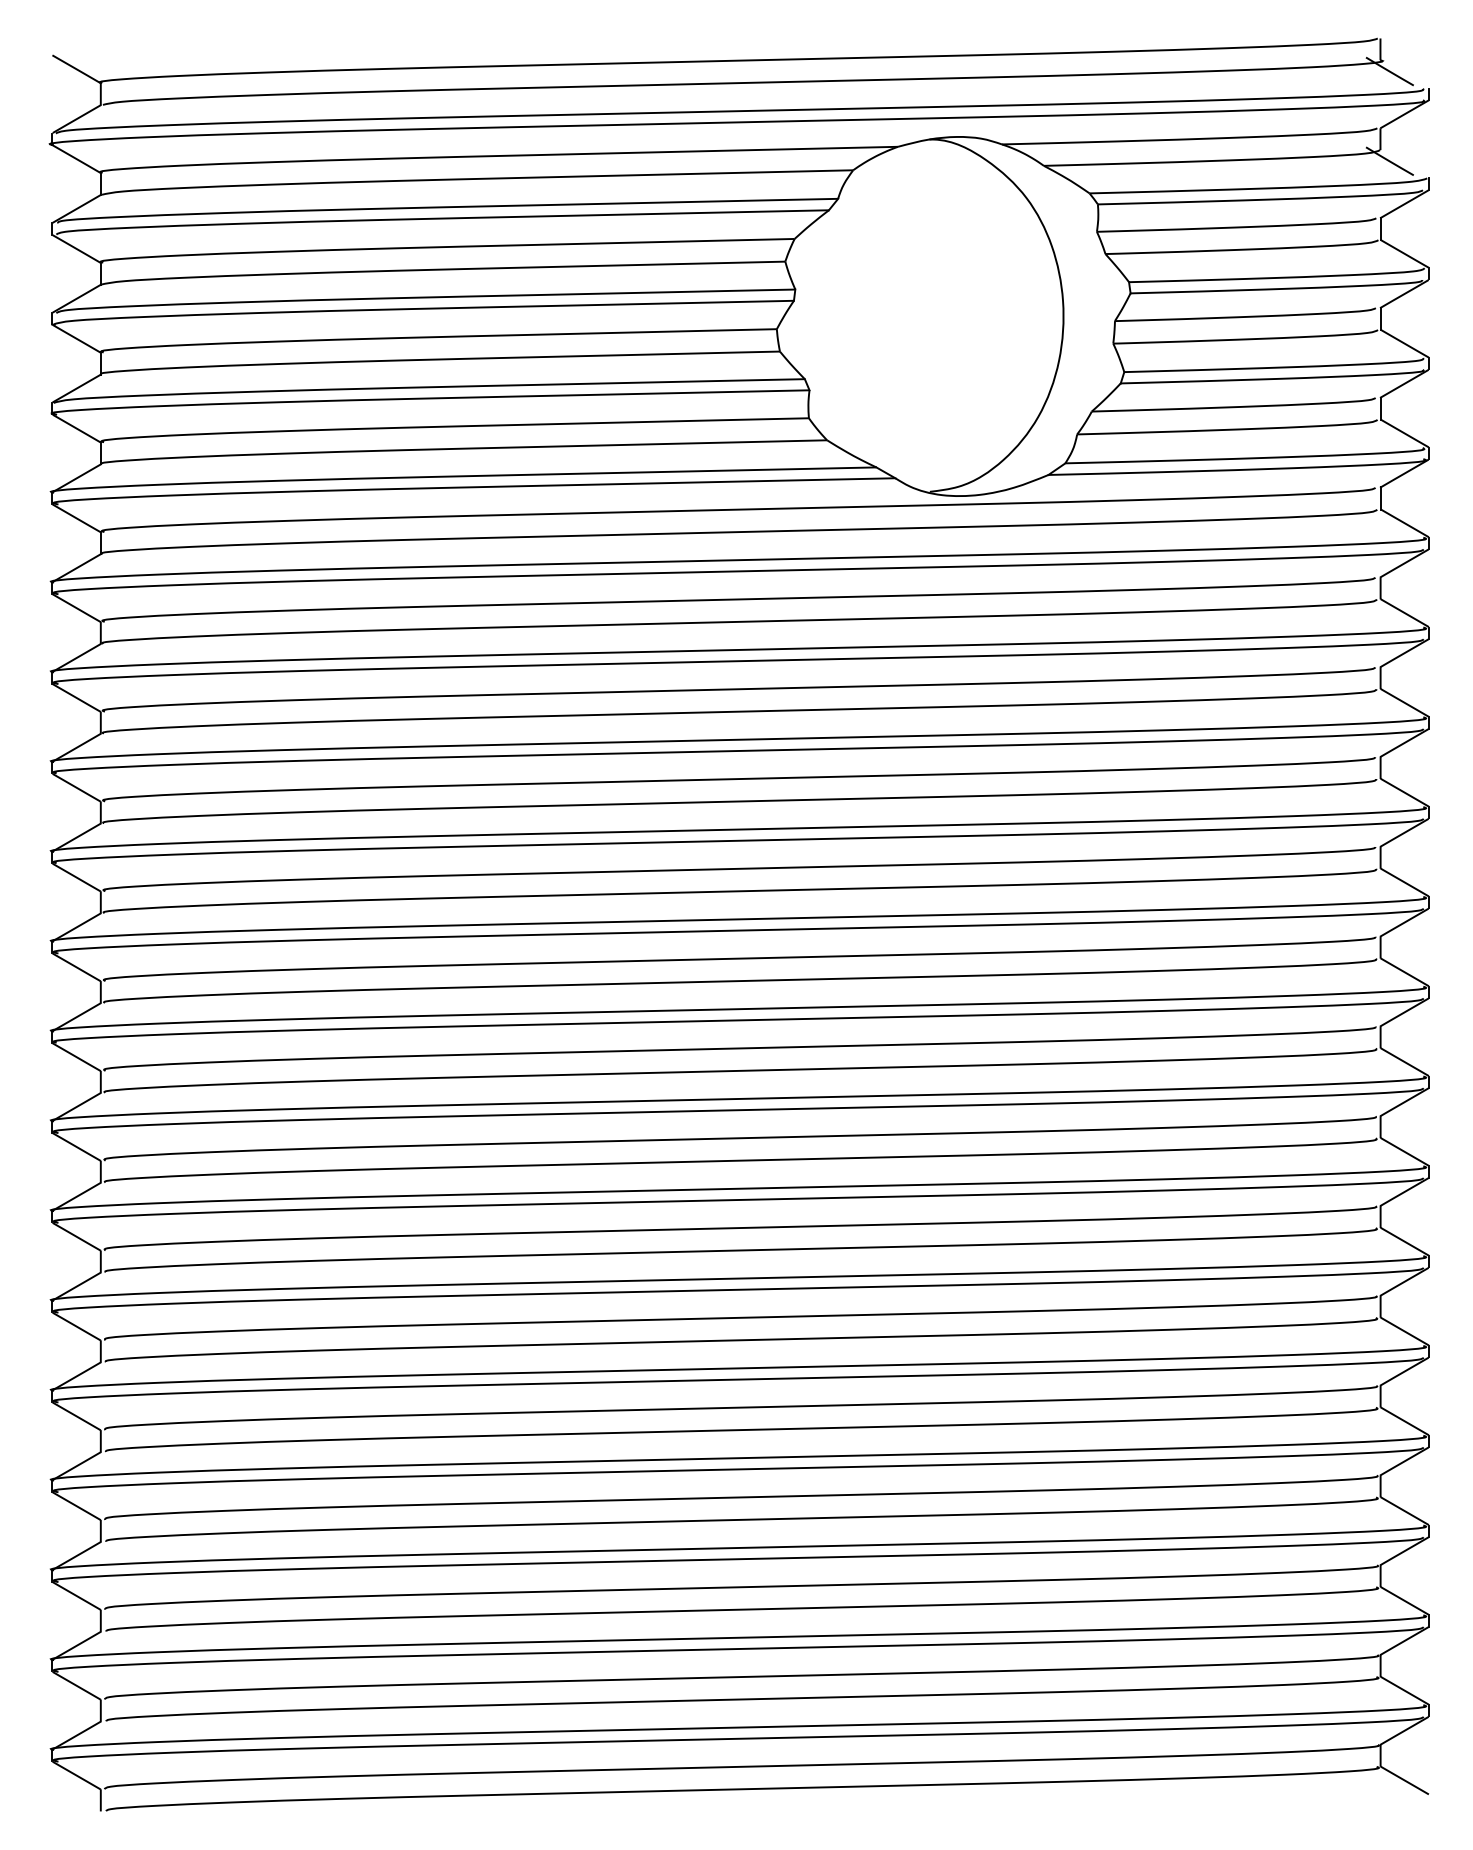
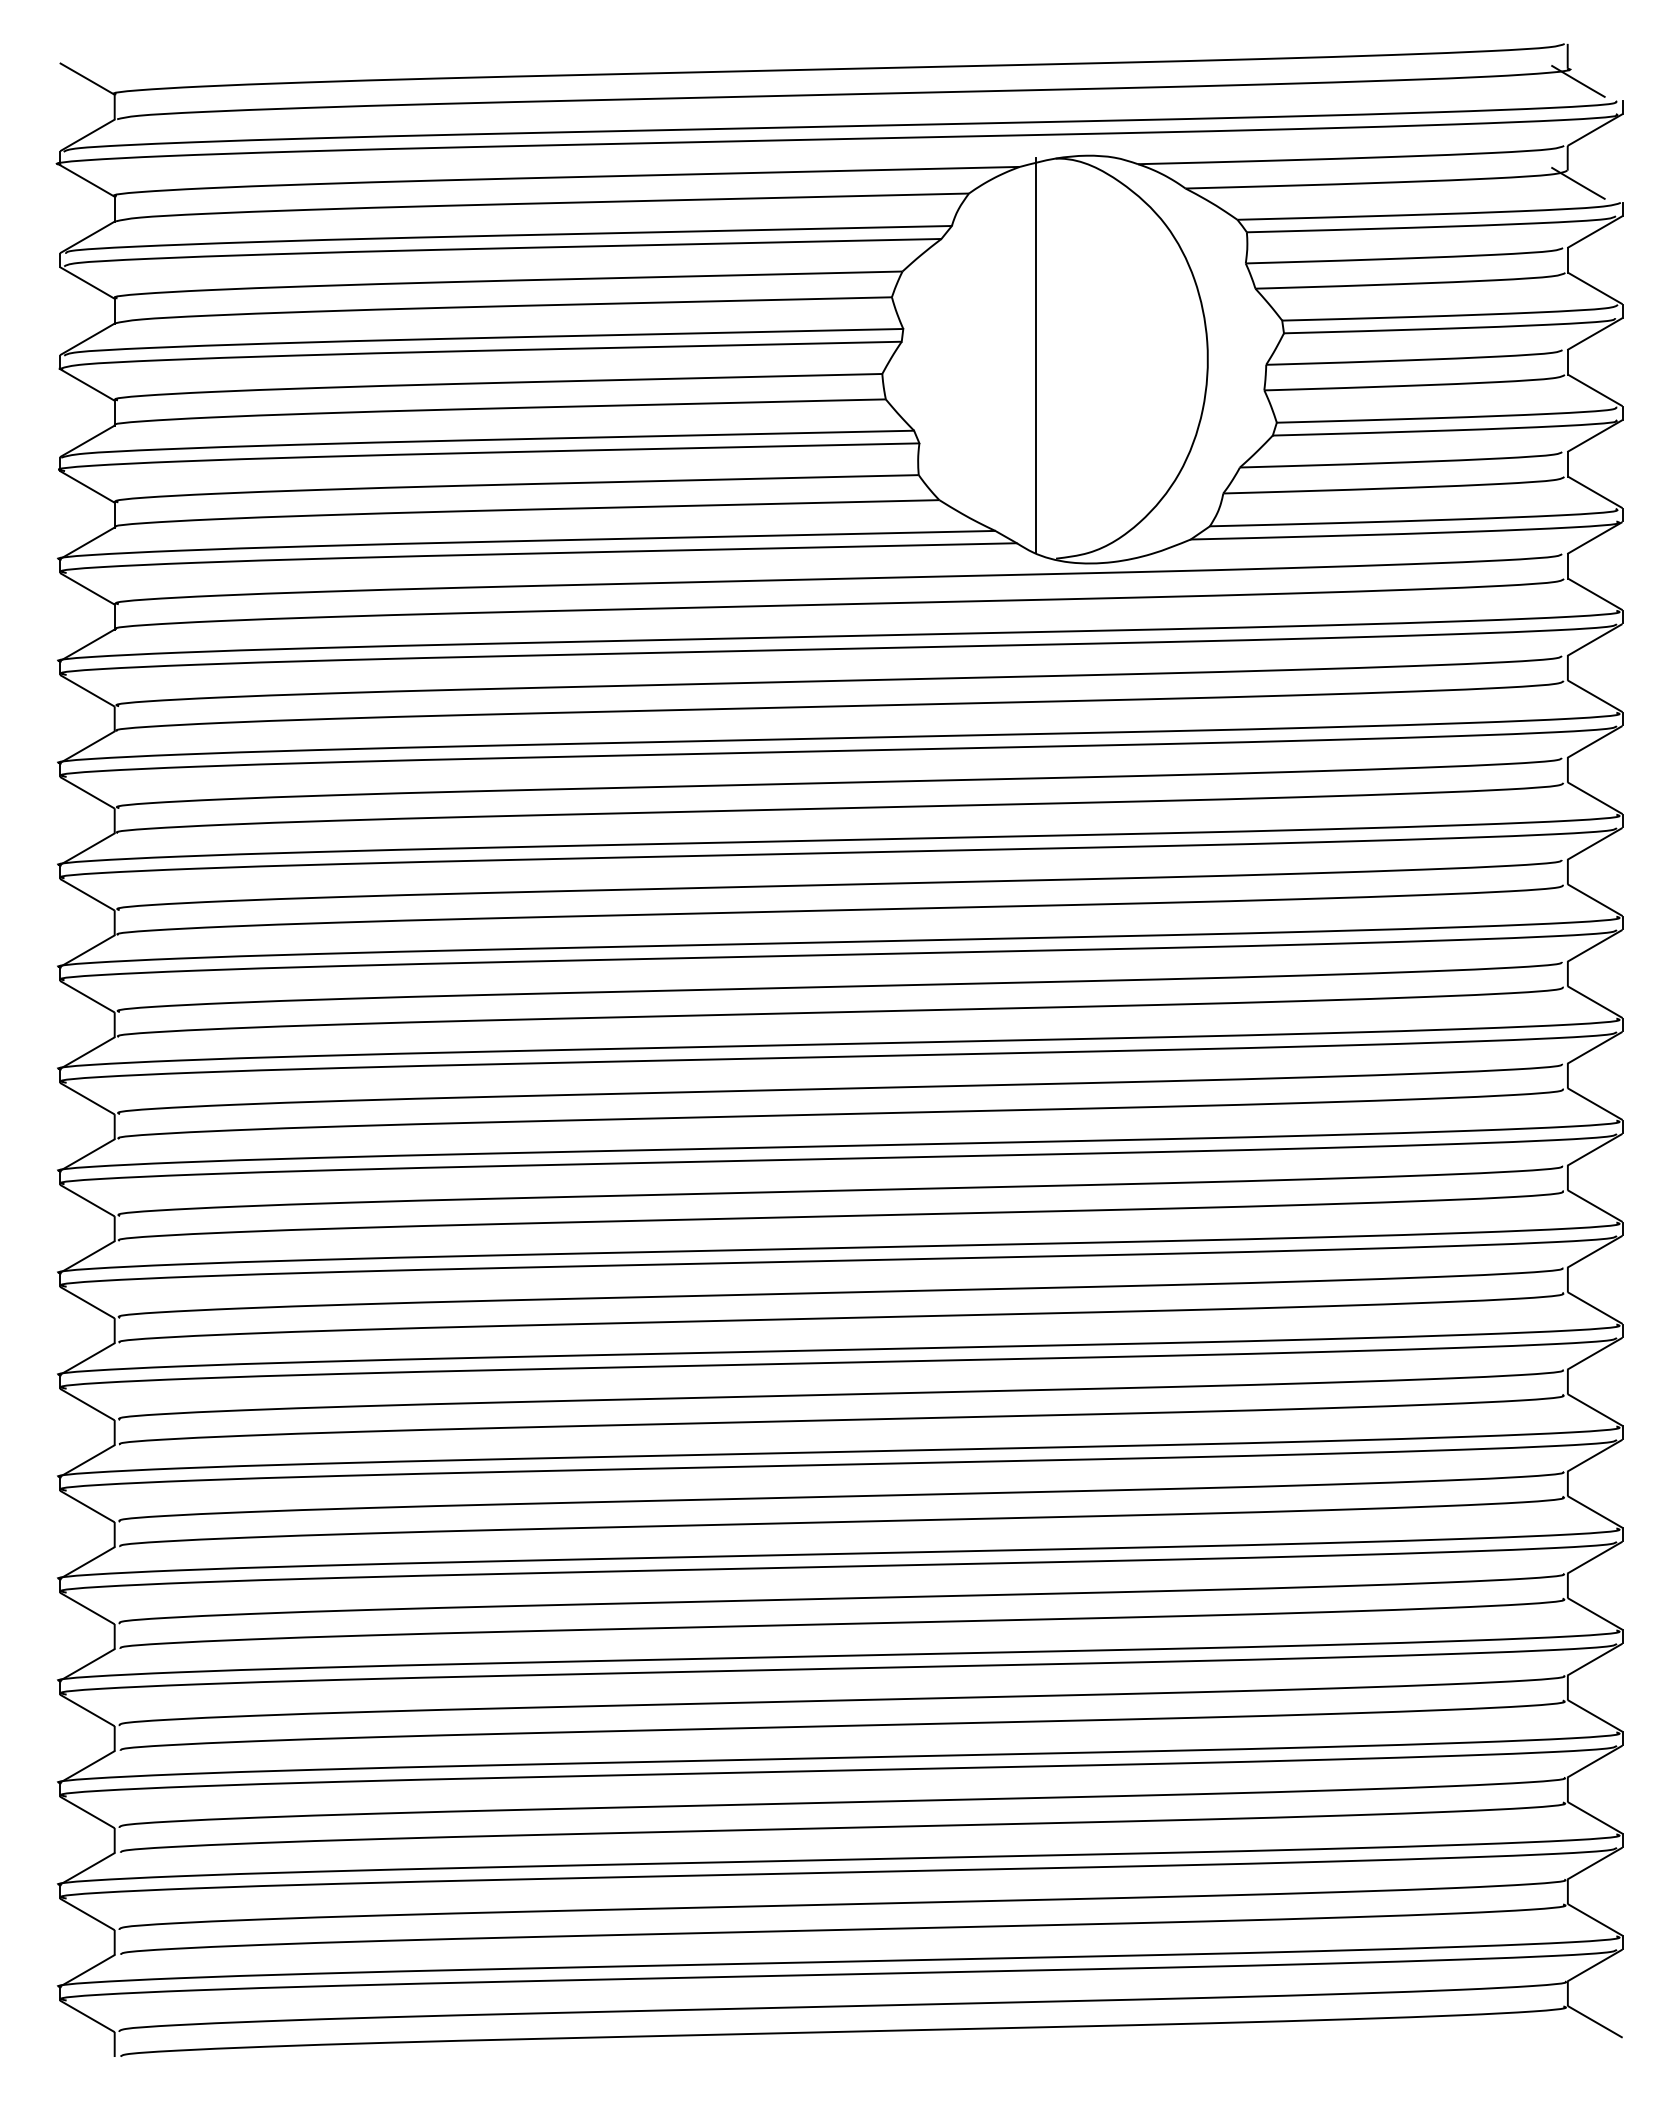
line: (911, 312) -> (1035, 355), added

